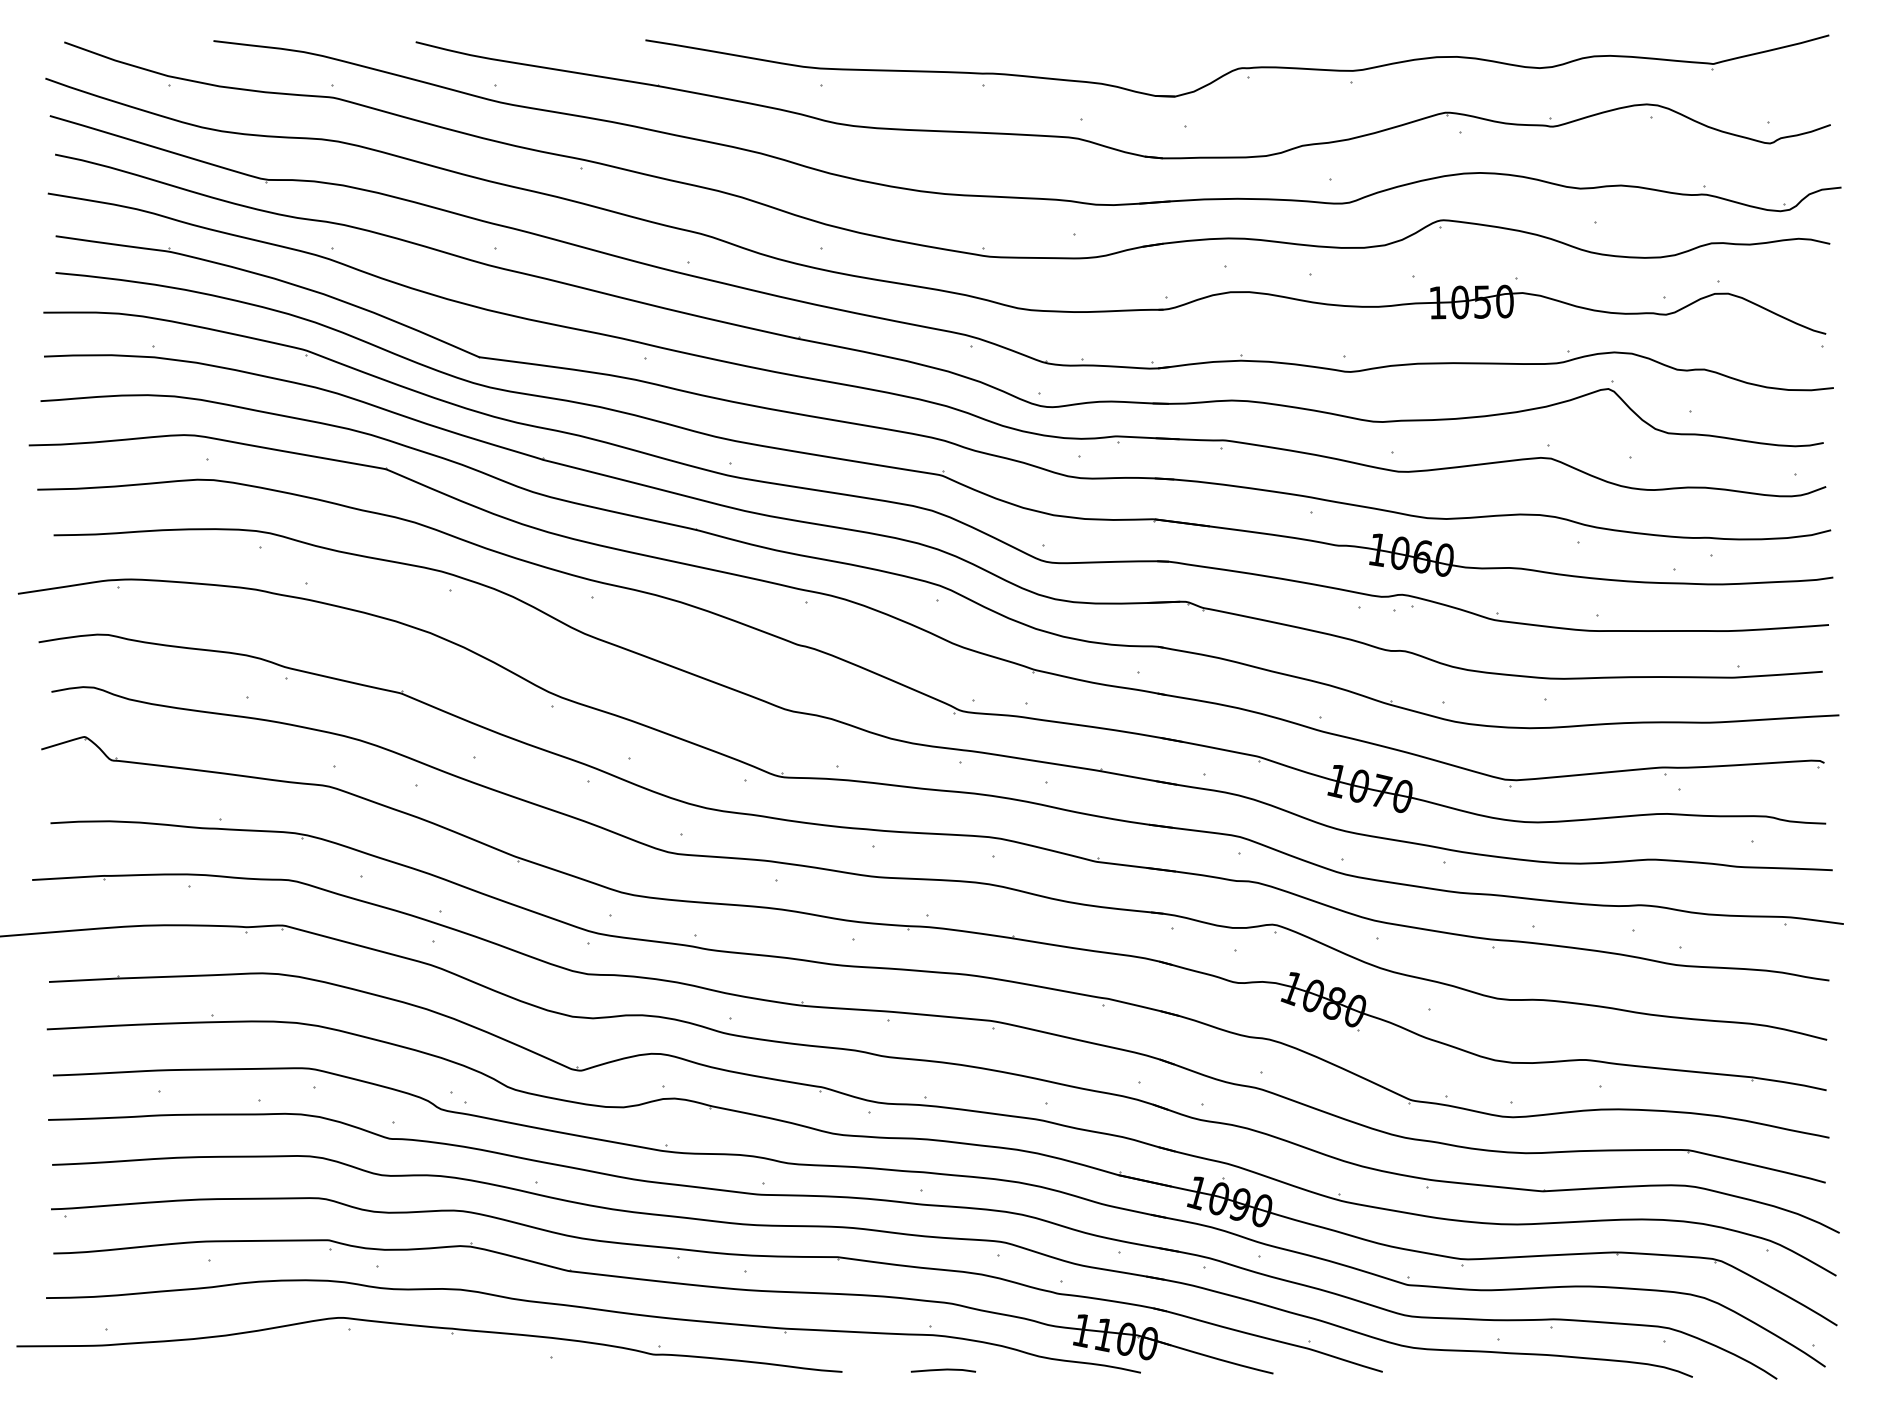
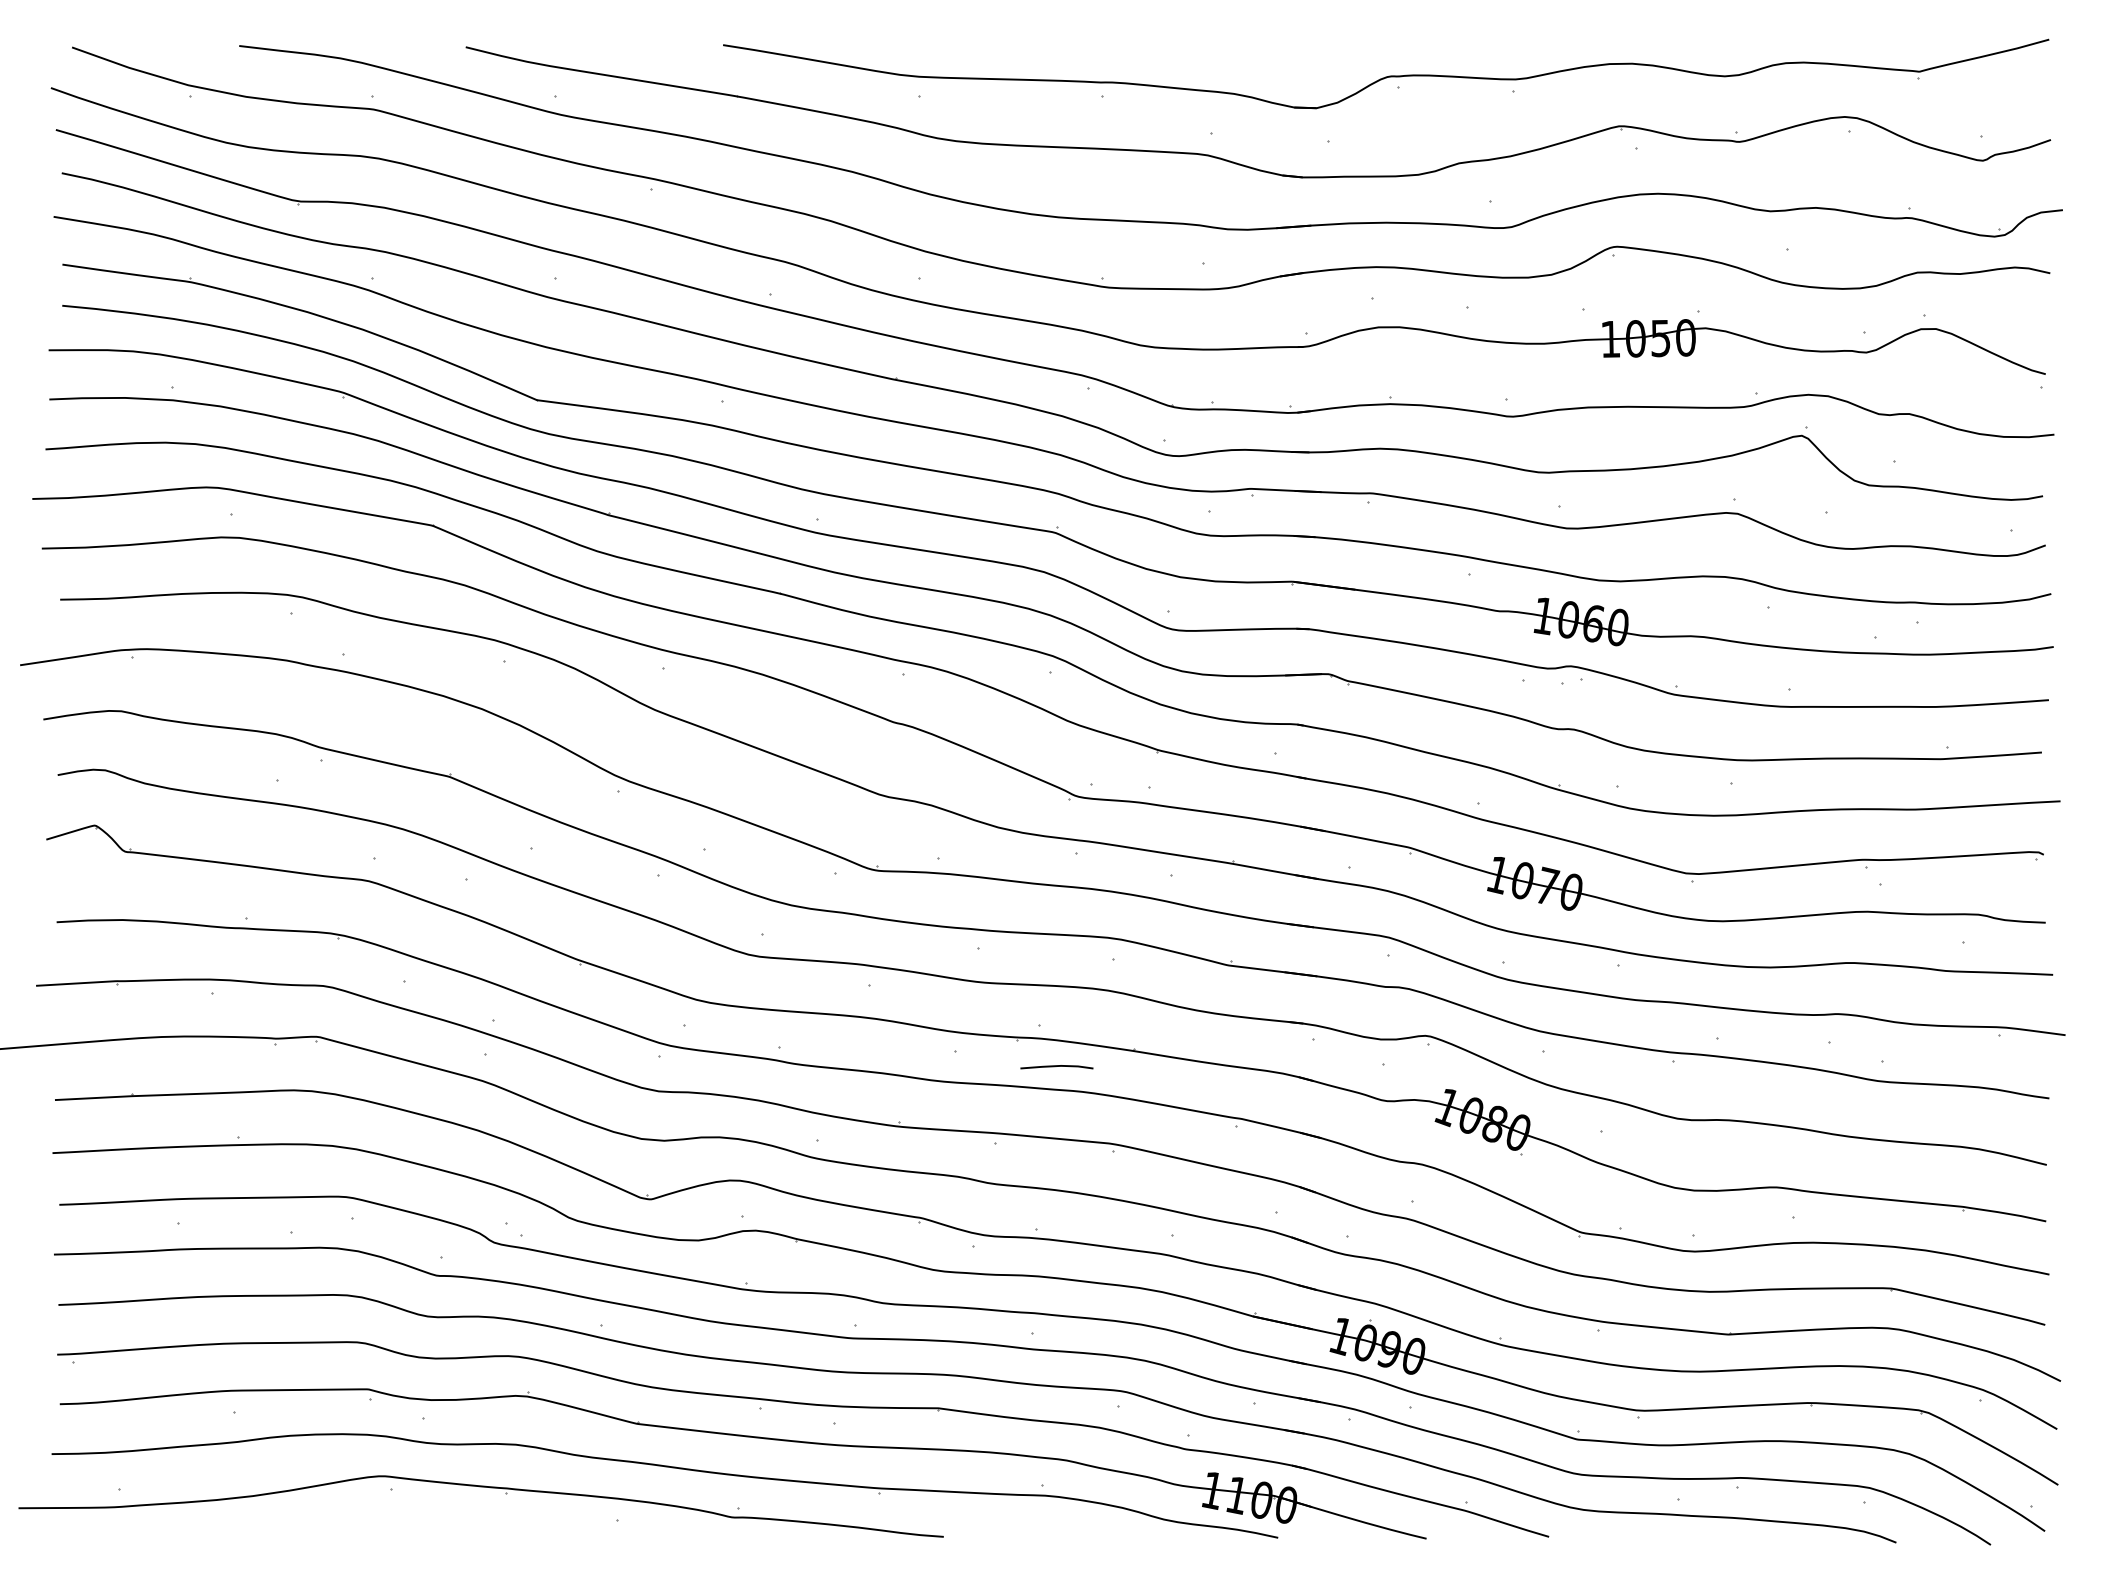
line: (943, 1370) -> (1056, 1067), moved

